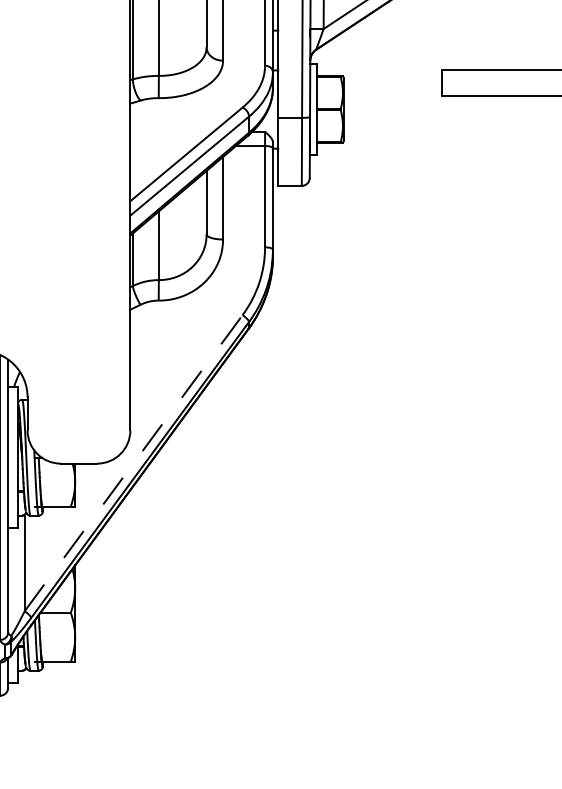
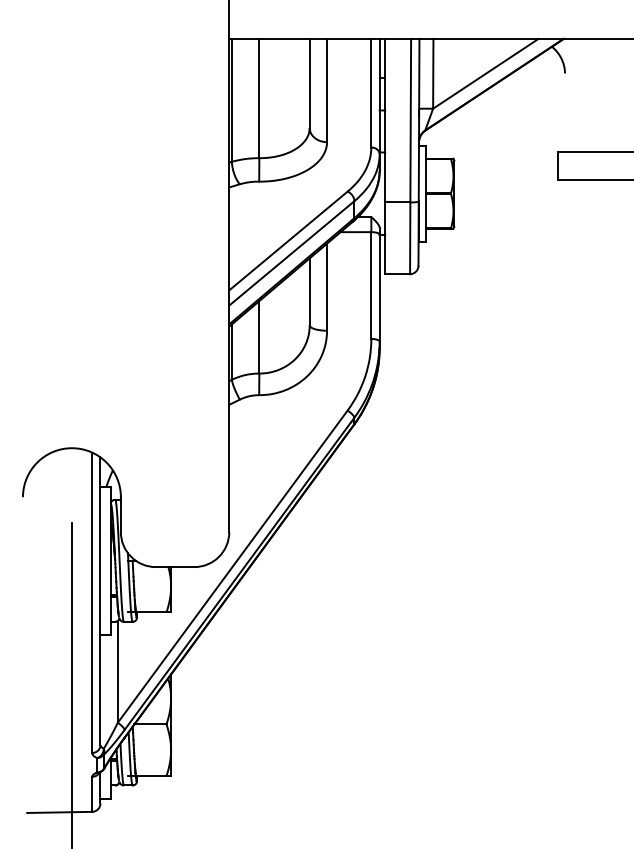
line: (133, 463) -> (232, 566), dashed -> solid

